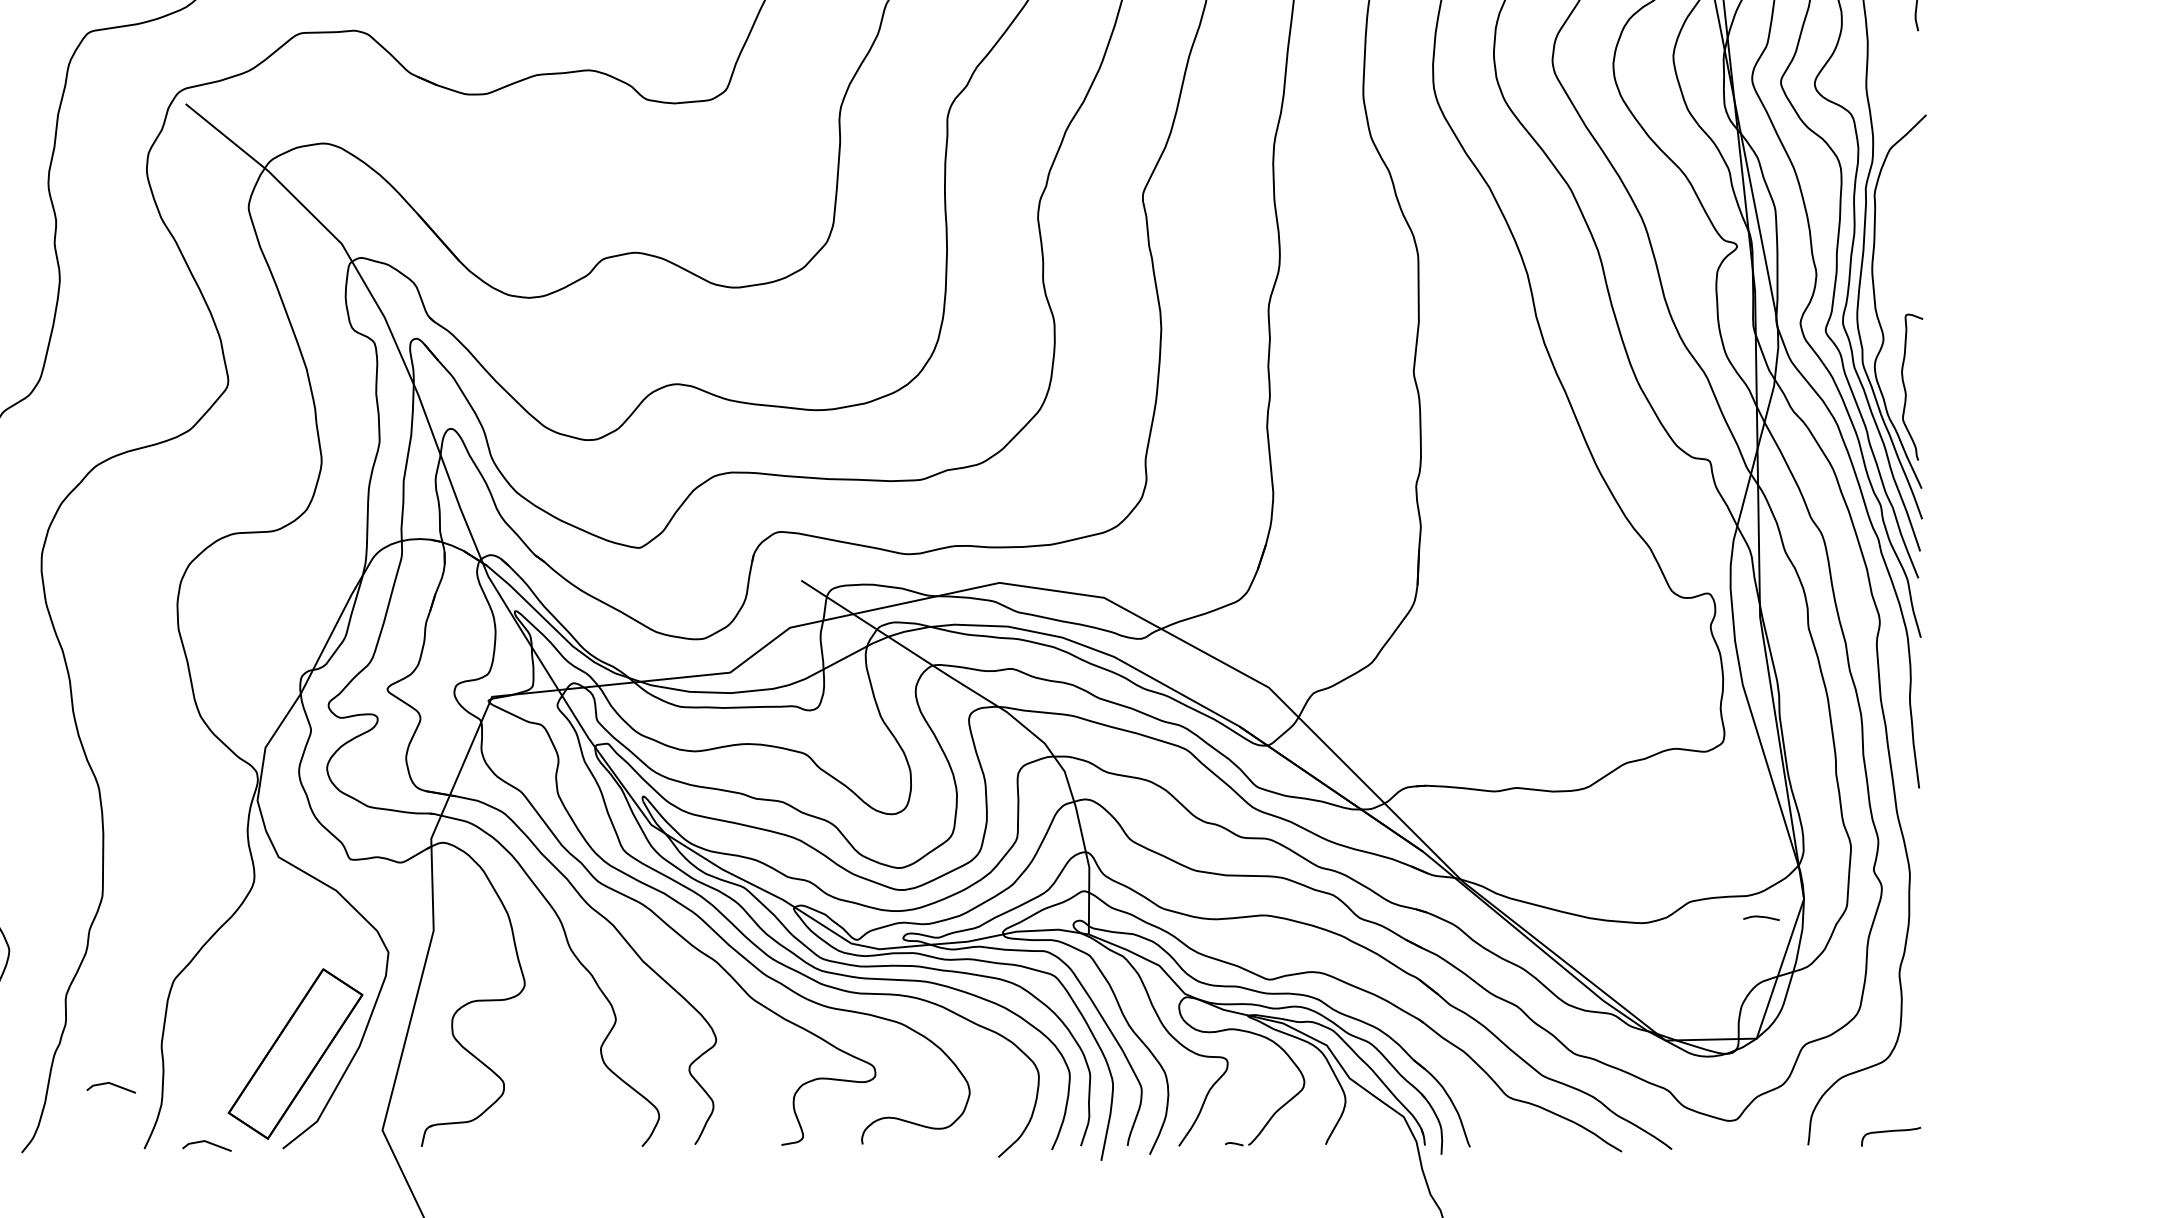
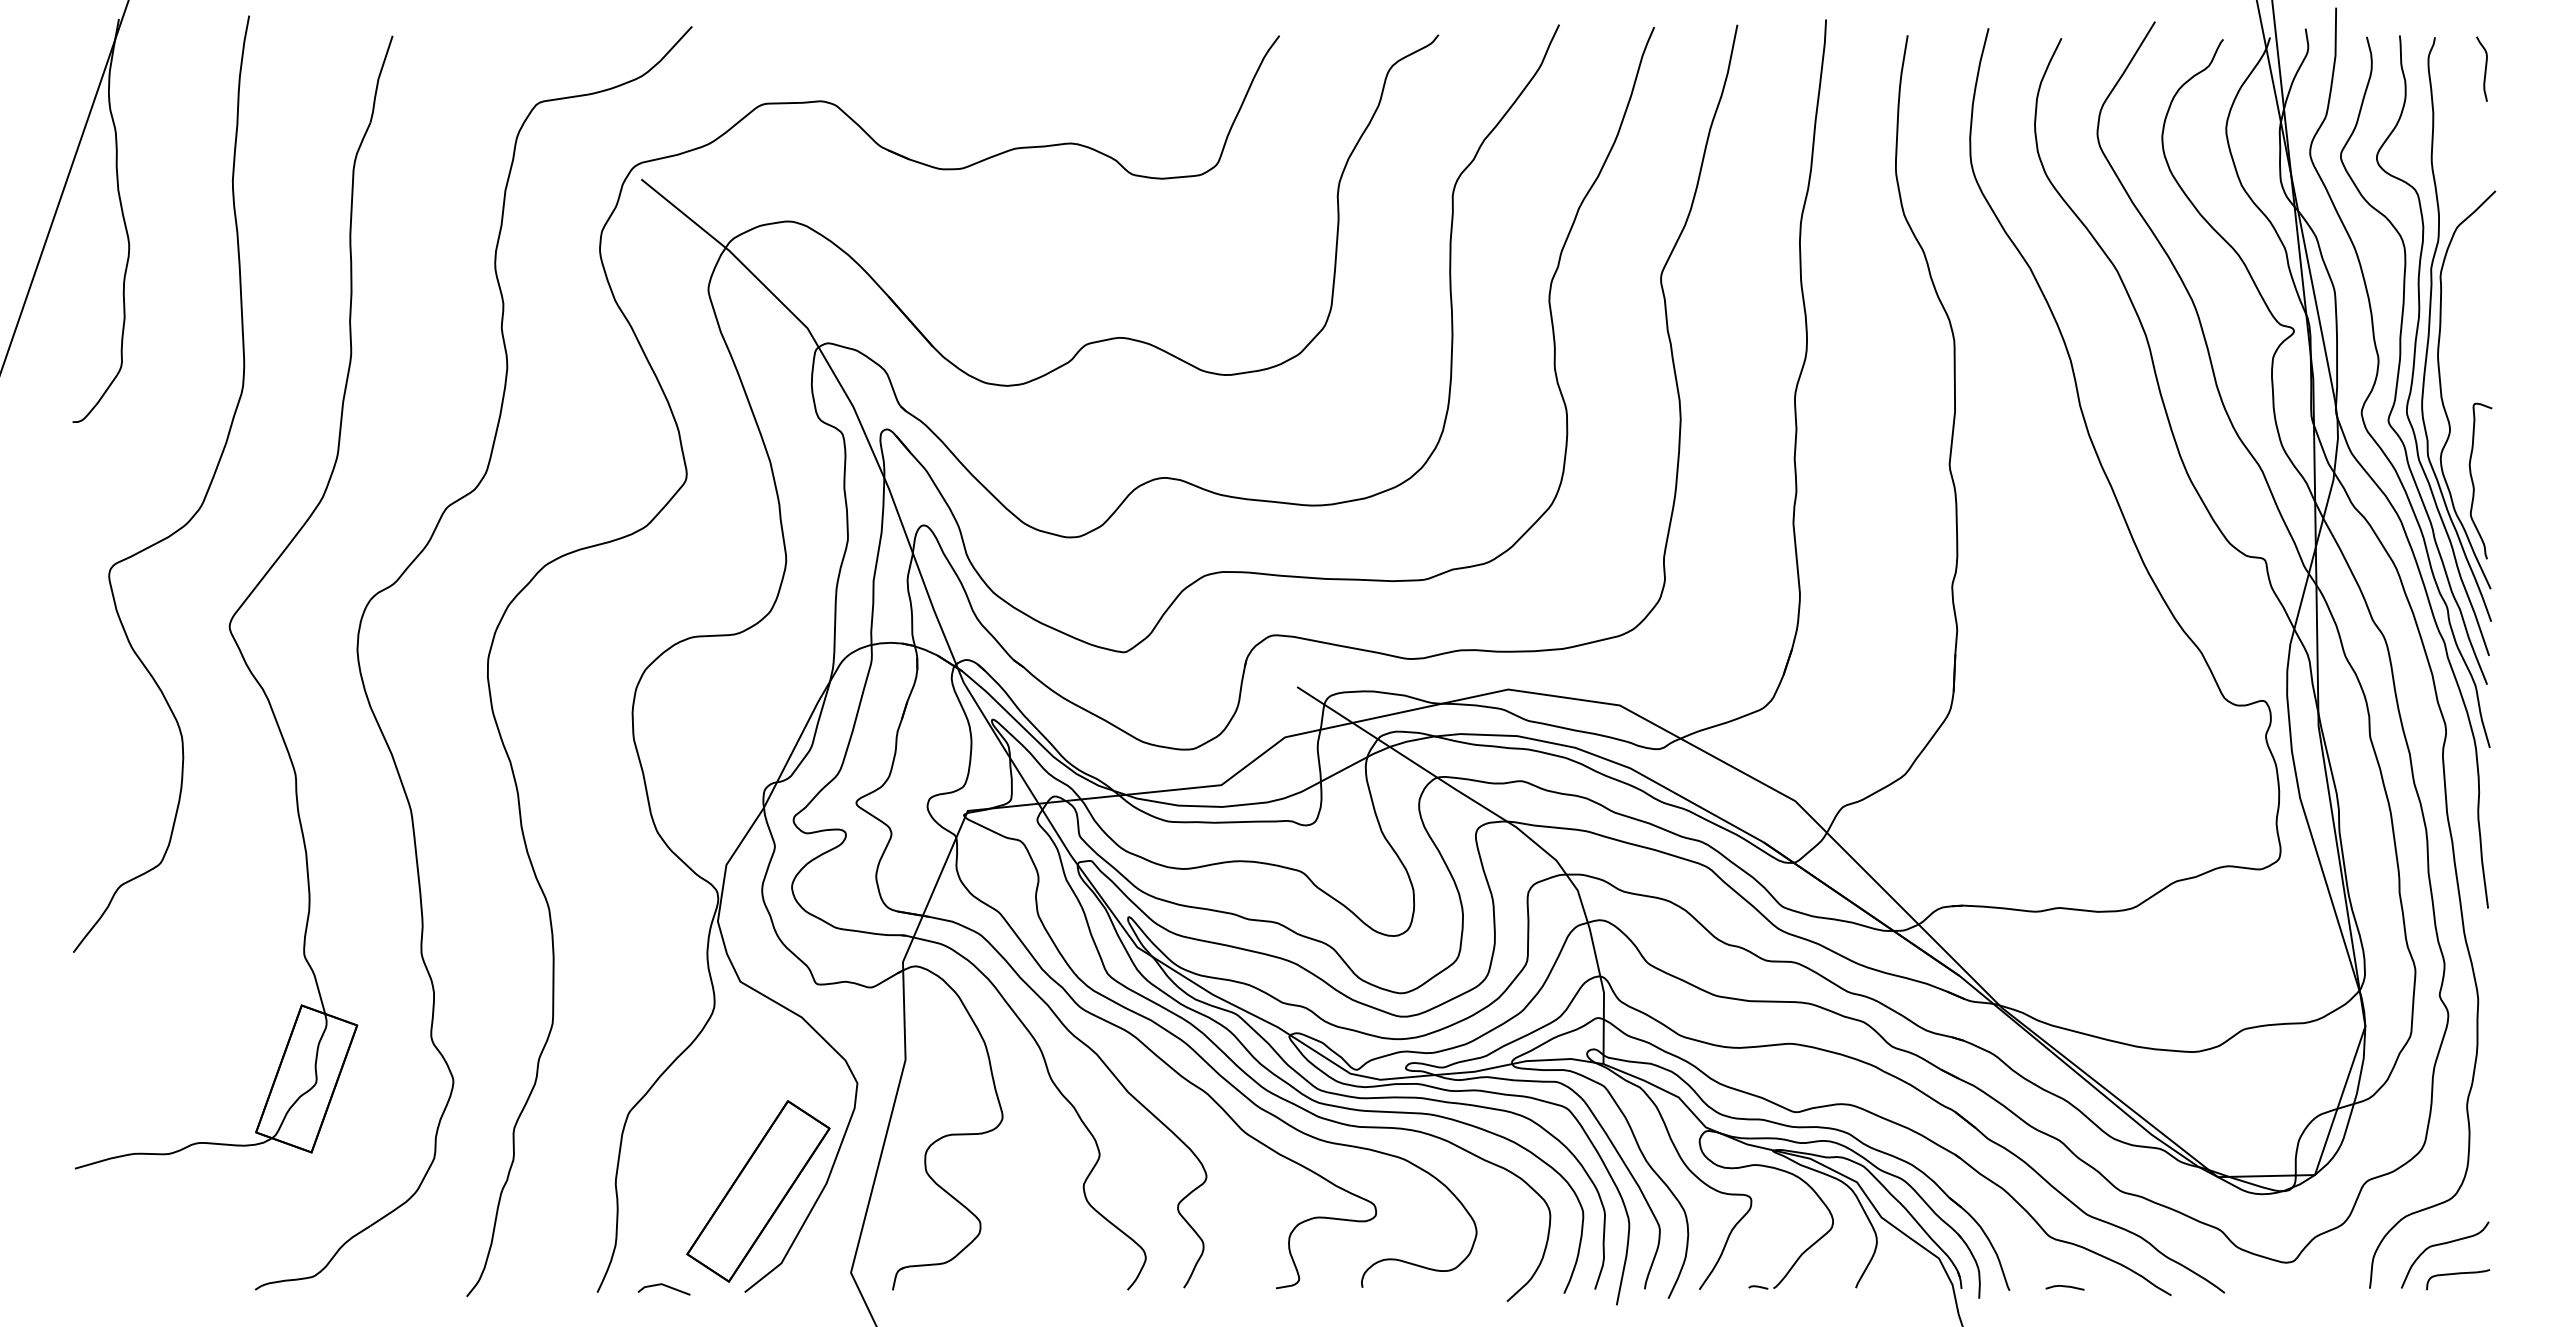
line: (1760, 917) -> (2064, 1287), moved
line: (111, 1085) -> (562, 1224), removed
curve: (1879, 1103) -> (2445, 1244), added

